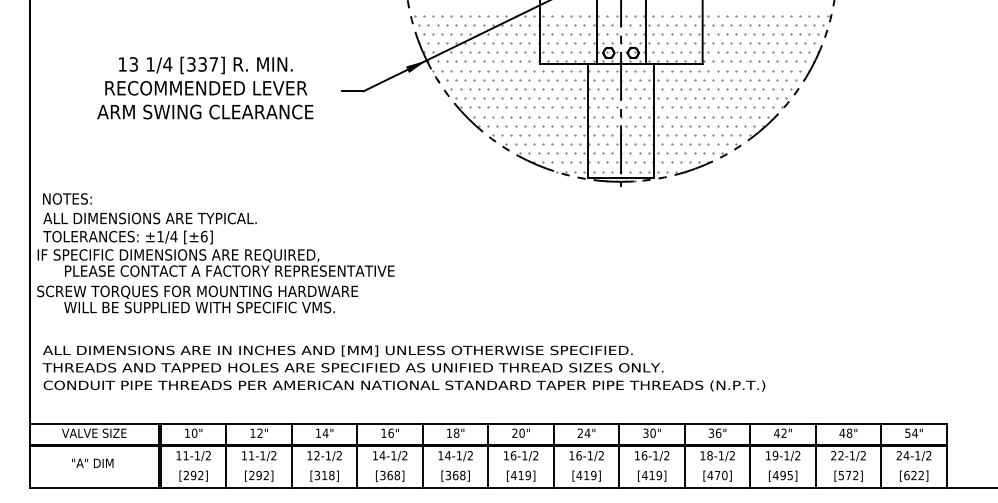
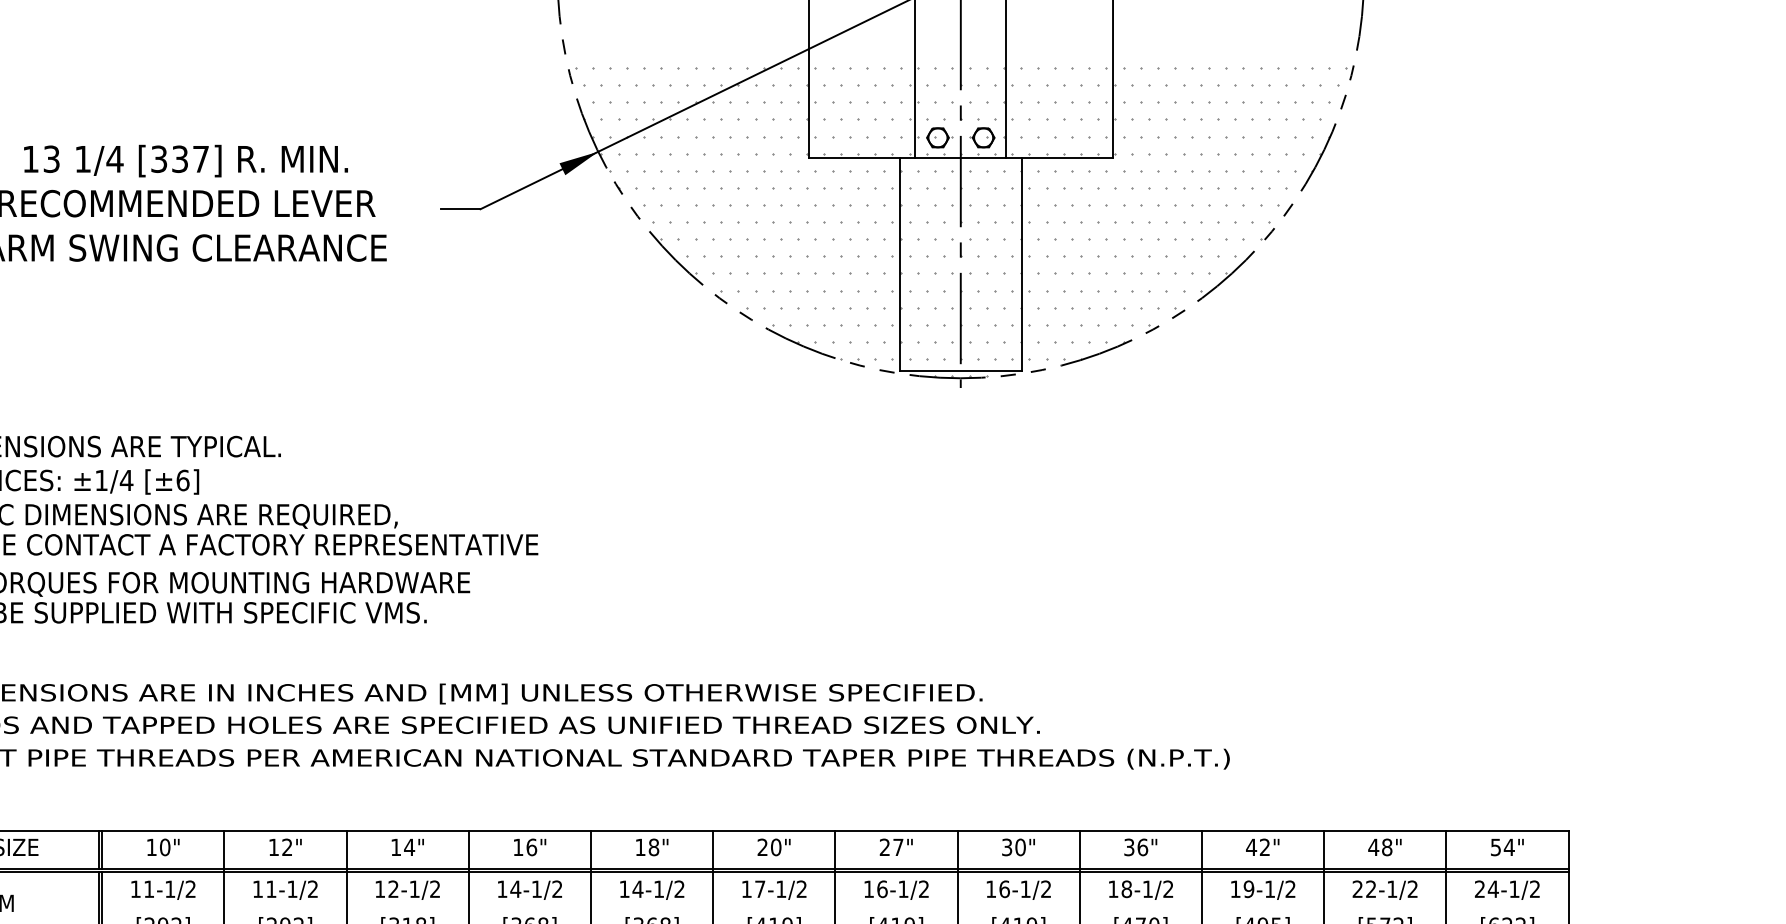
text: (587, 432) -> (898, 845), 24" -> 27"
text: (513, 455) -> (760, 888), 16-1/2 -> 17-1/2

